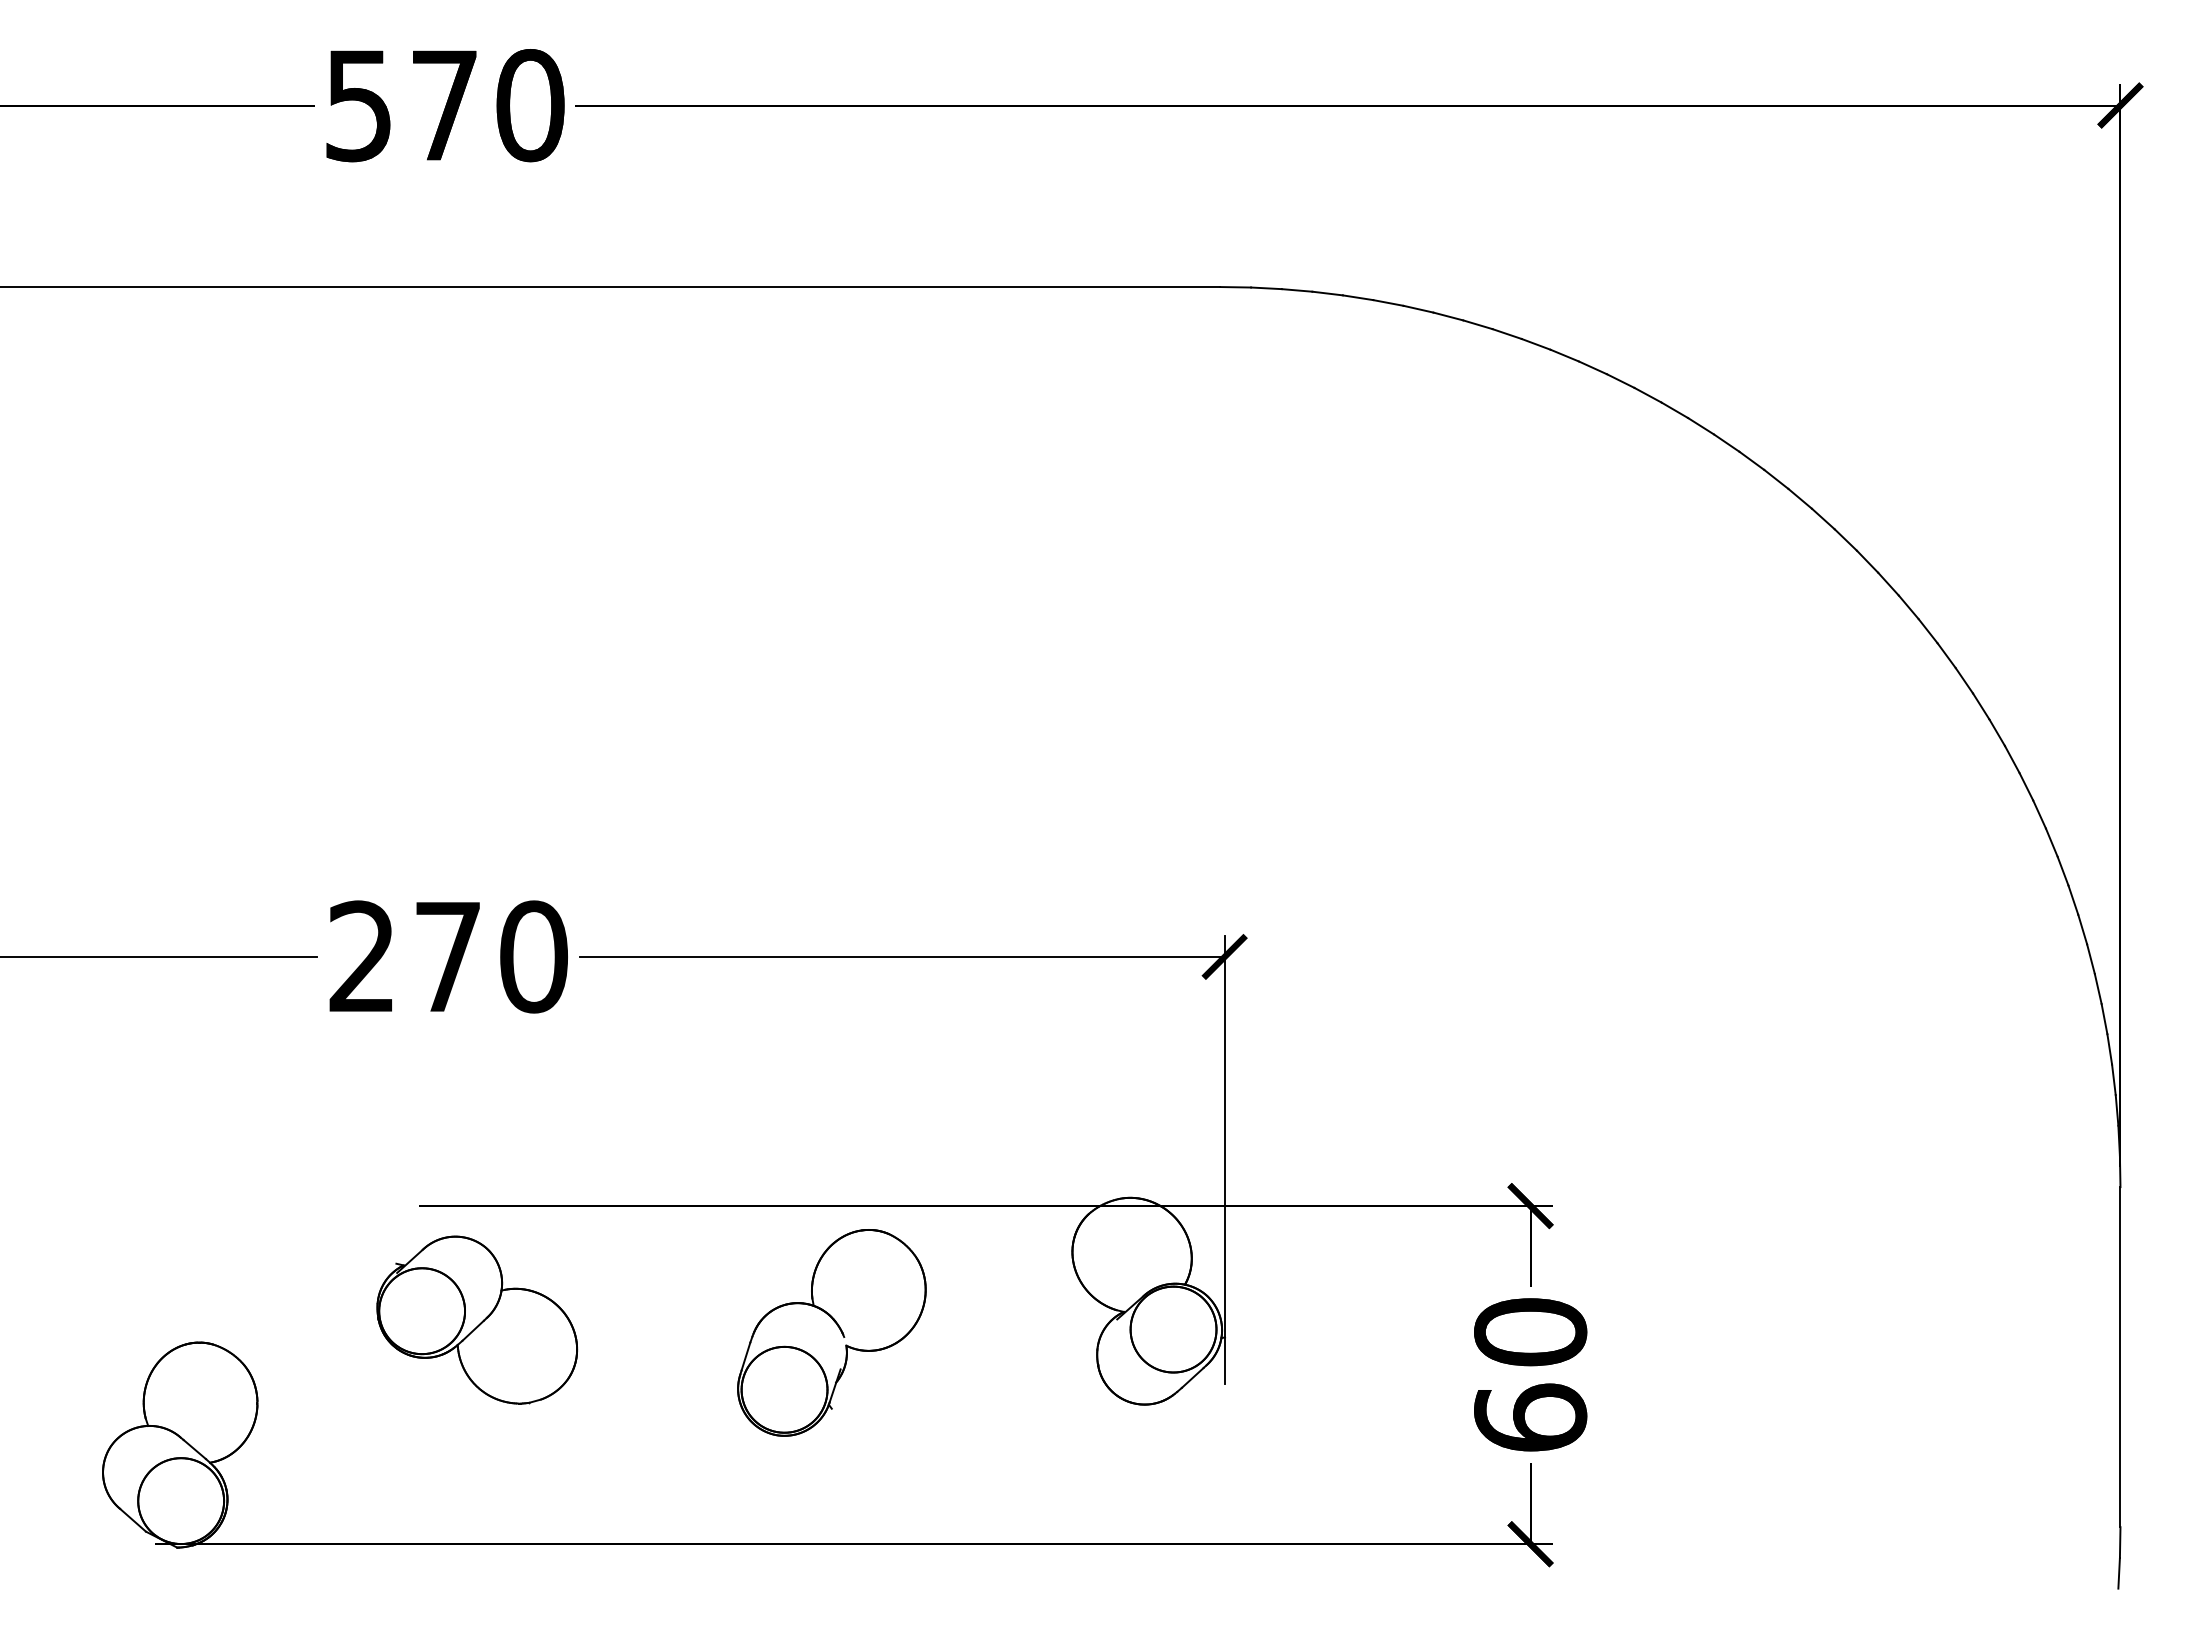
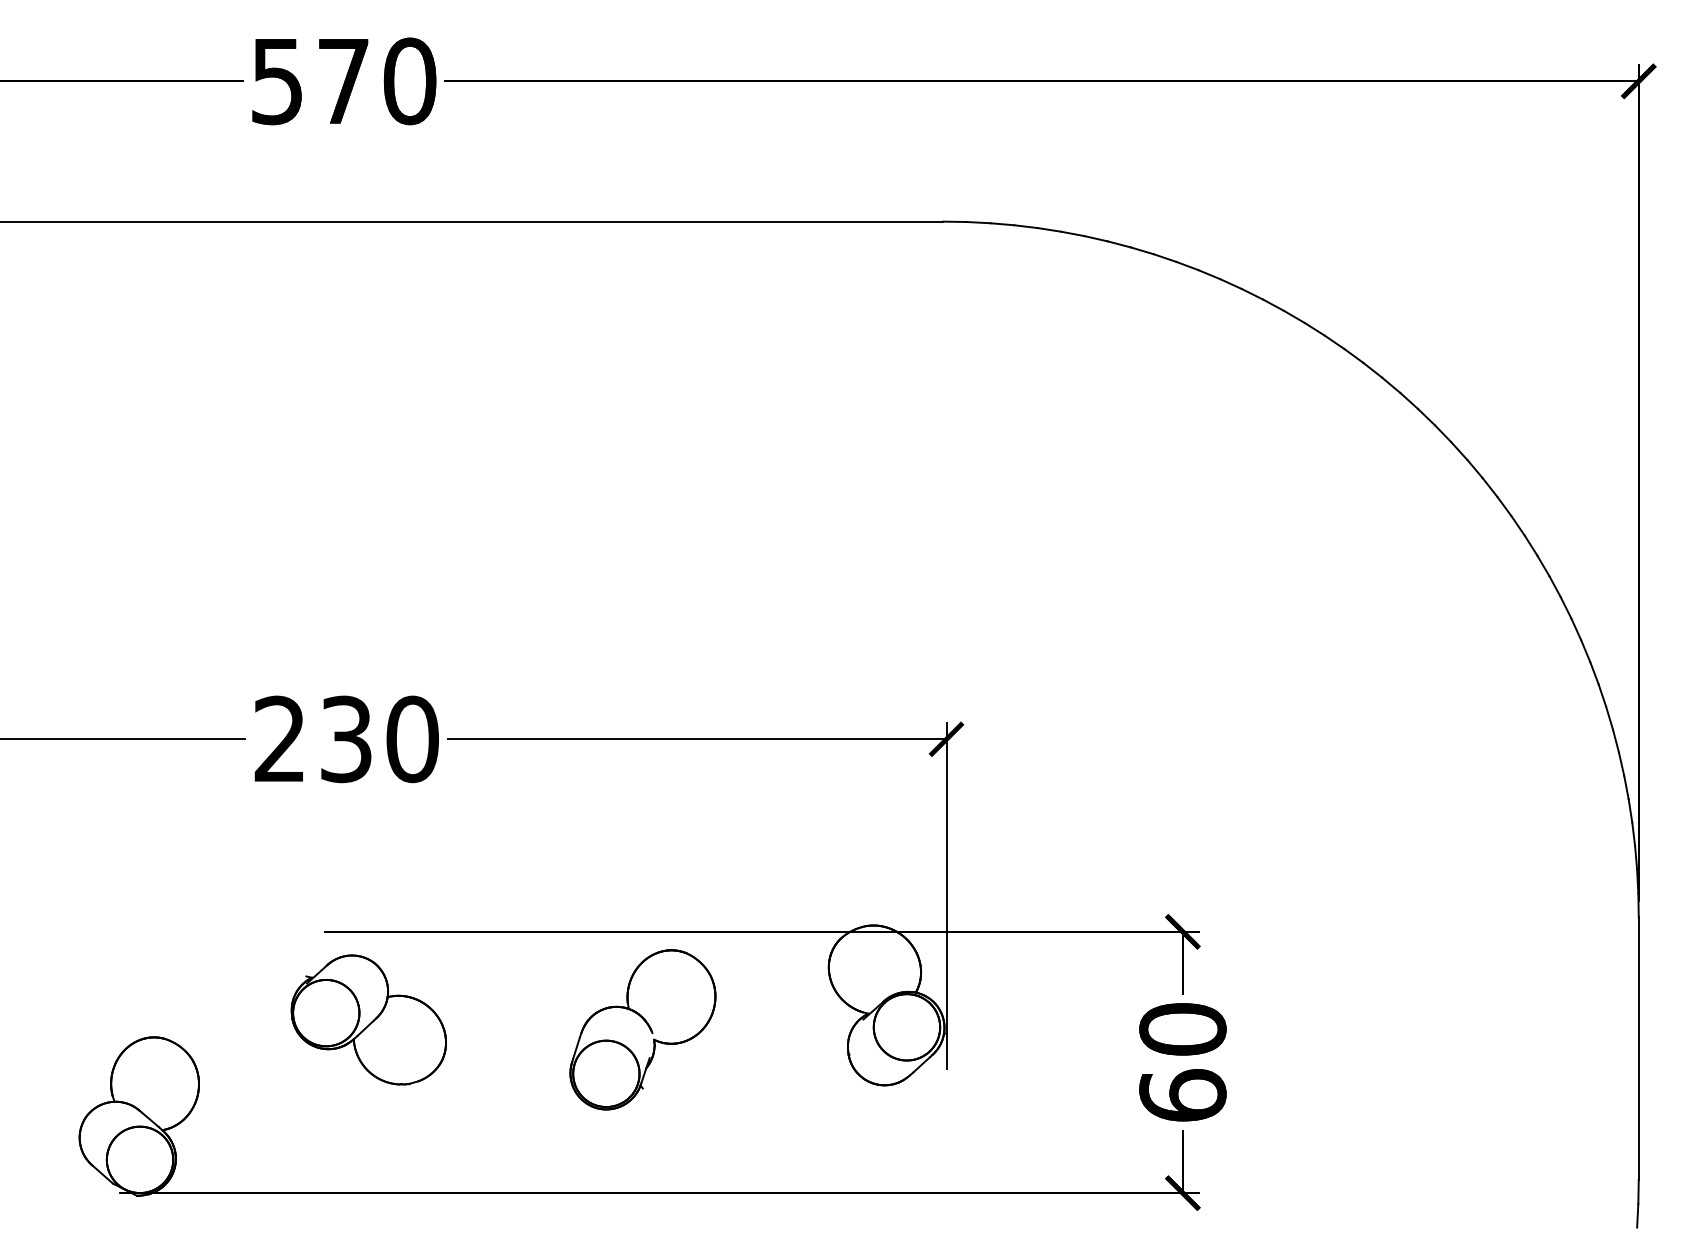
text: (447, 956) -> (345, 739), 270 -> 230

